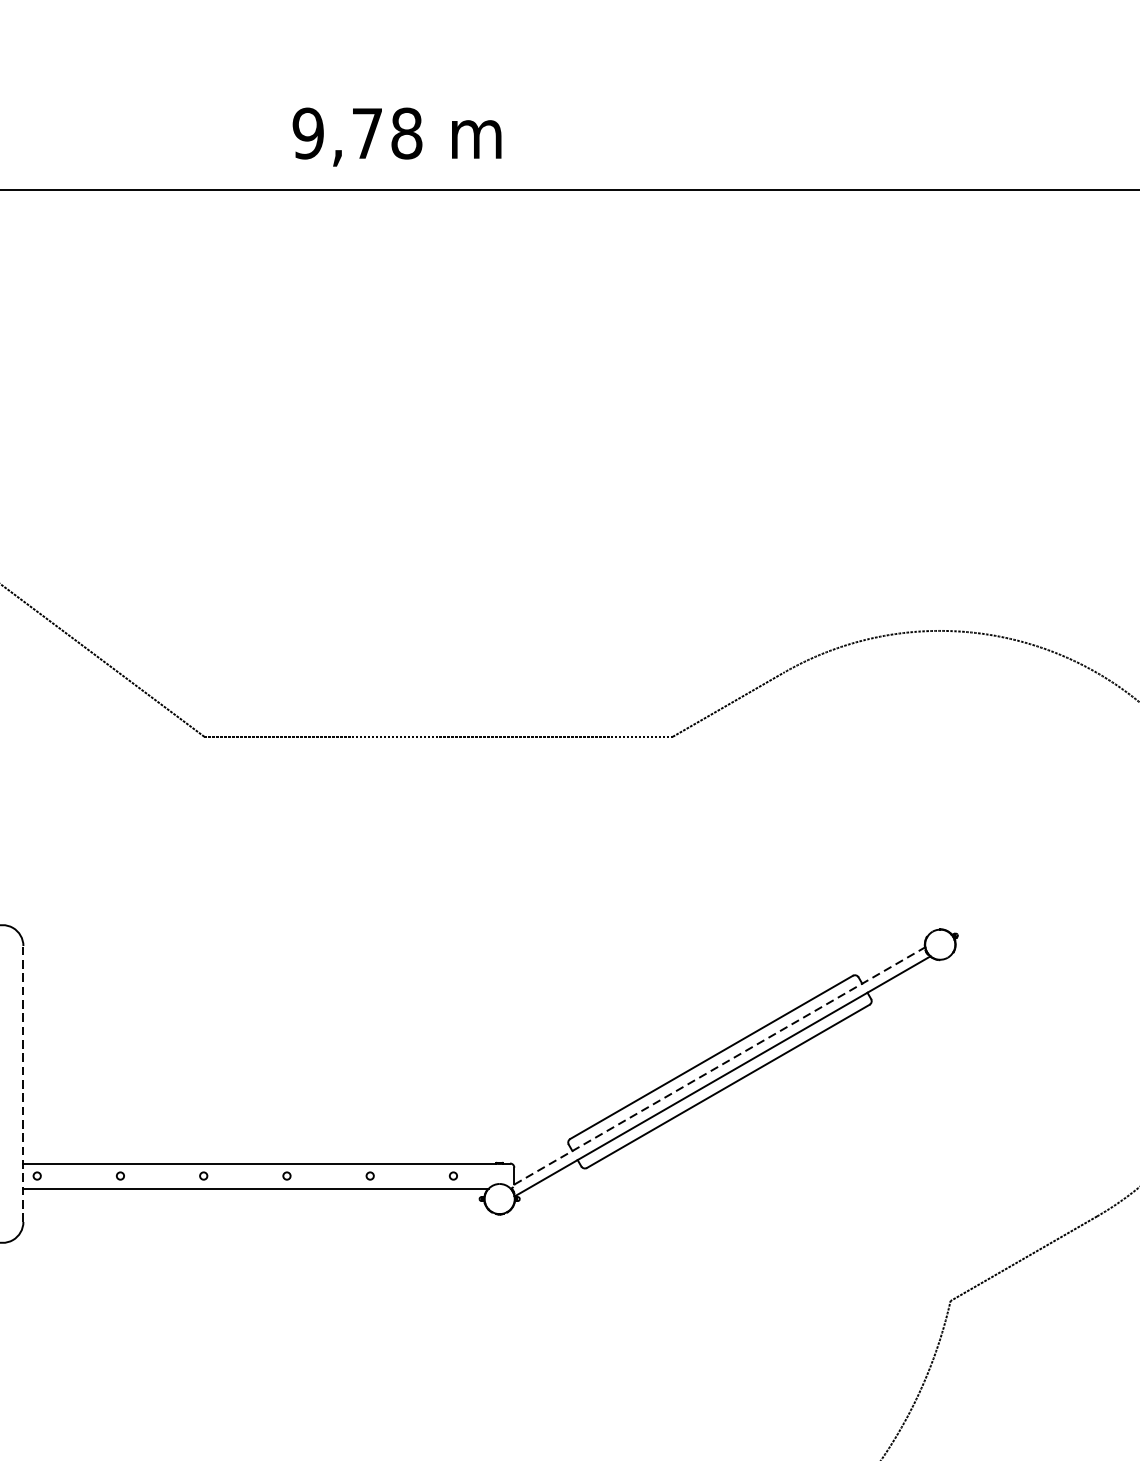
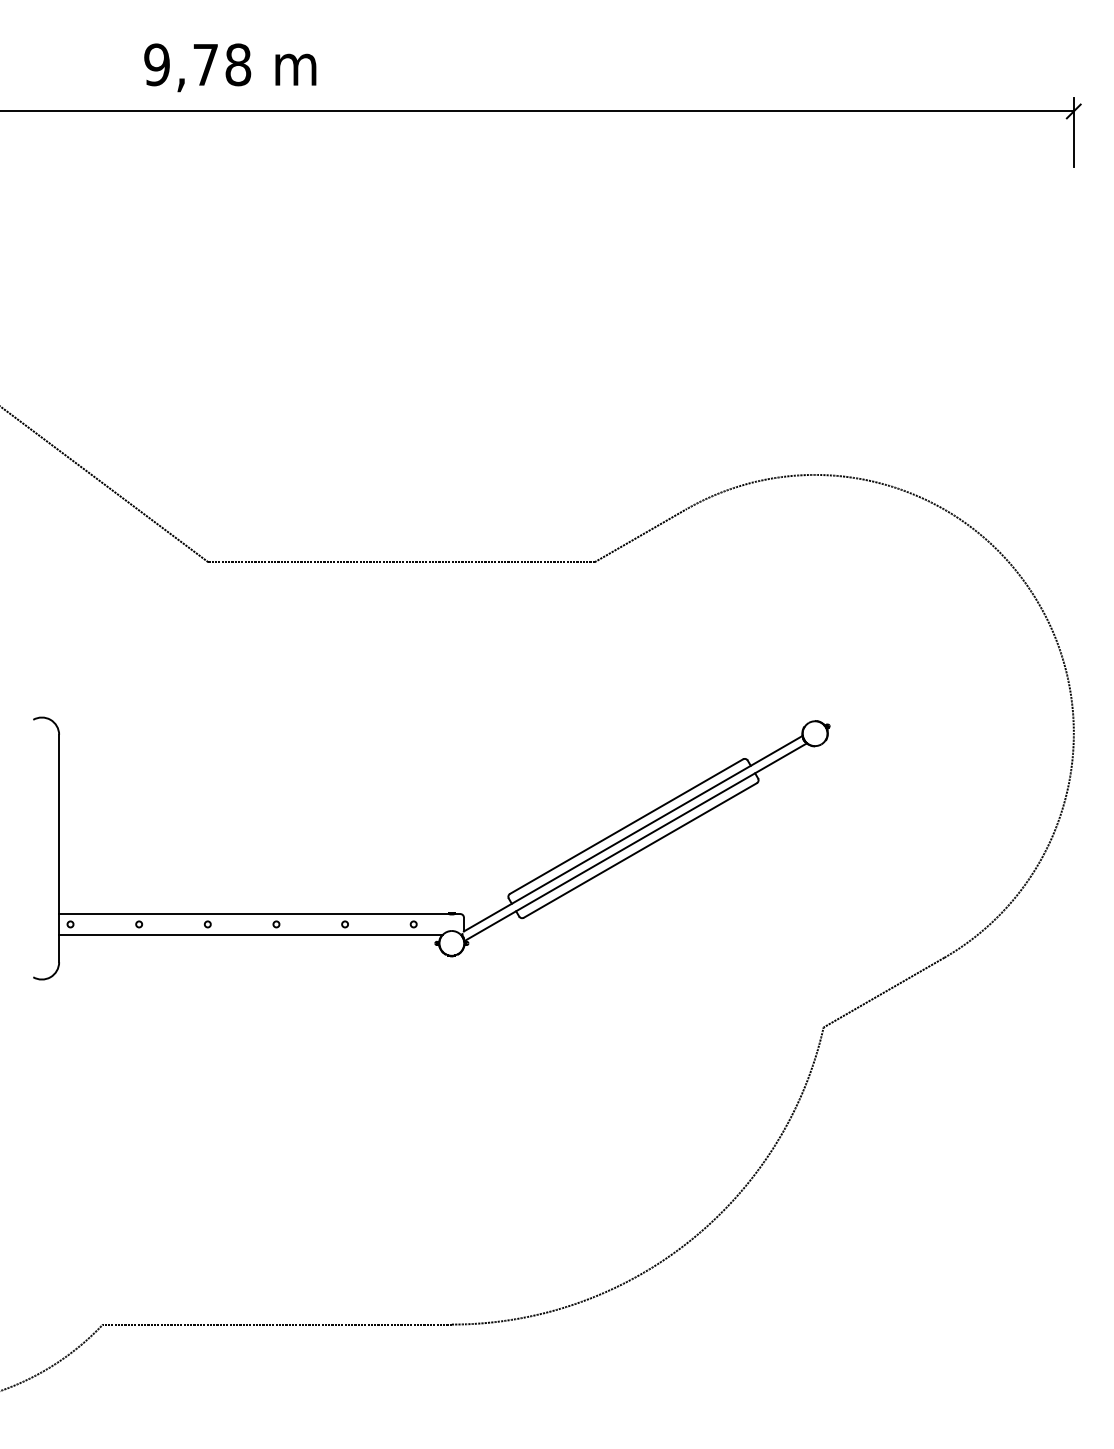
text: (397, 136) -> (230, 67), moved
line: (719, 1065) -> (633, 833), dashed -> solid
line: (23, 1083) -> (59, 848), dashed -> solid

